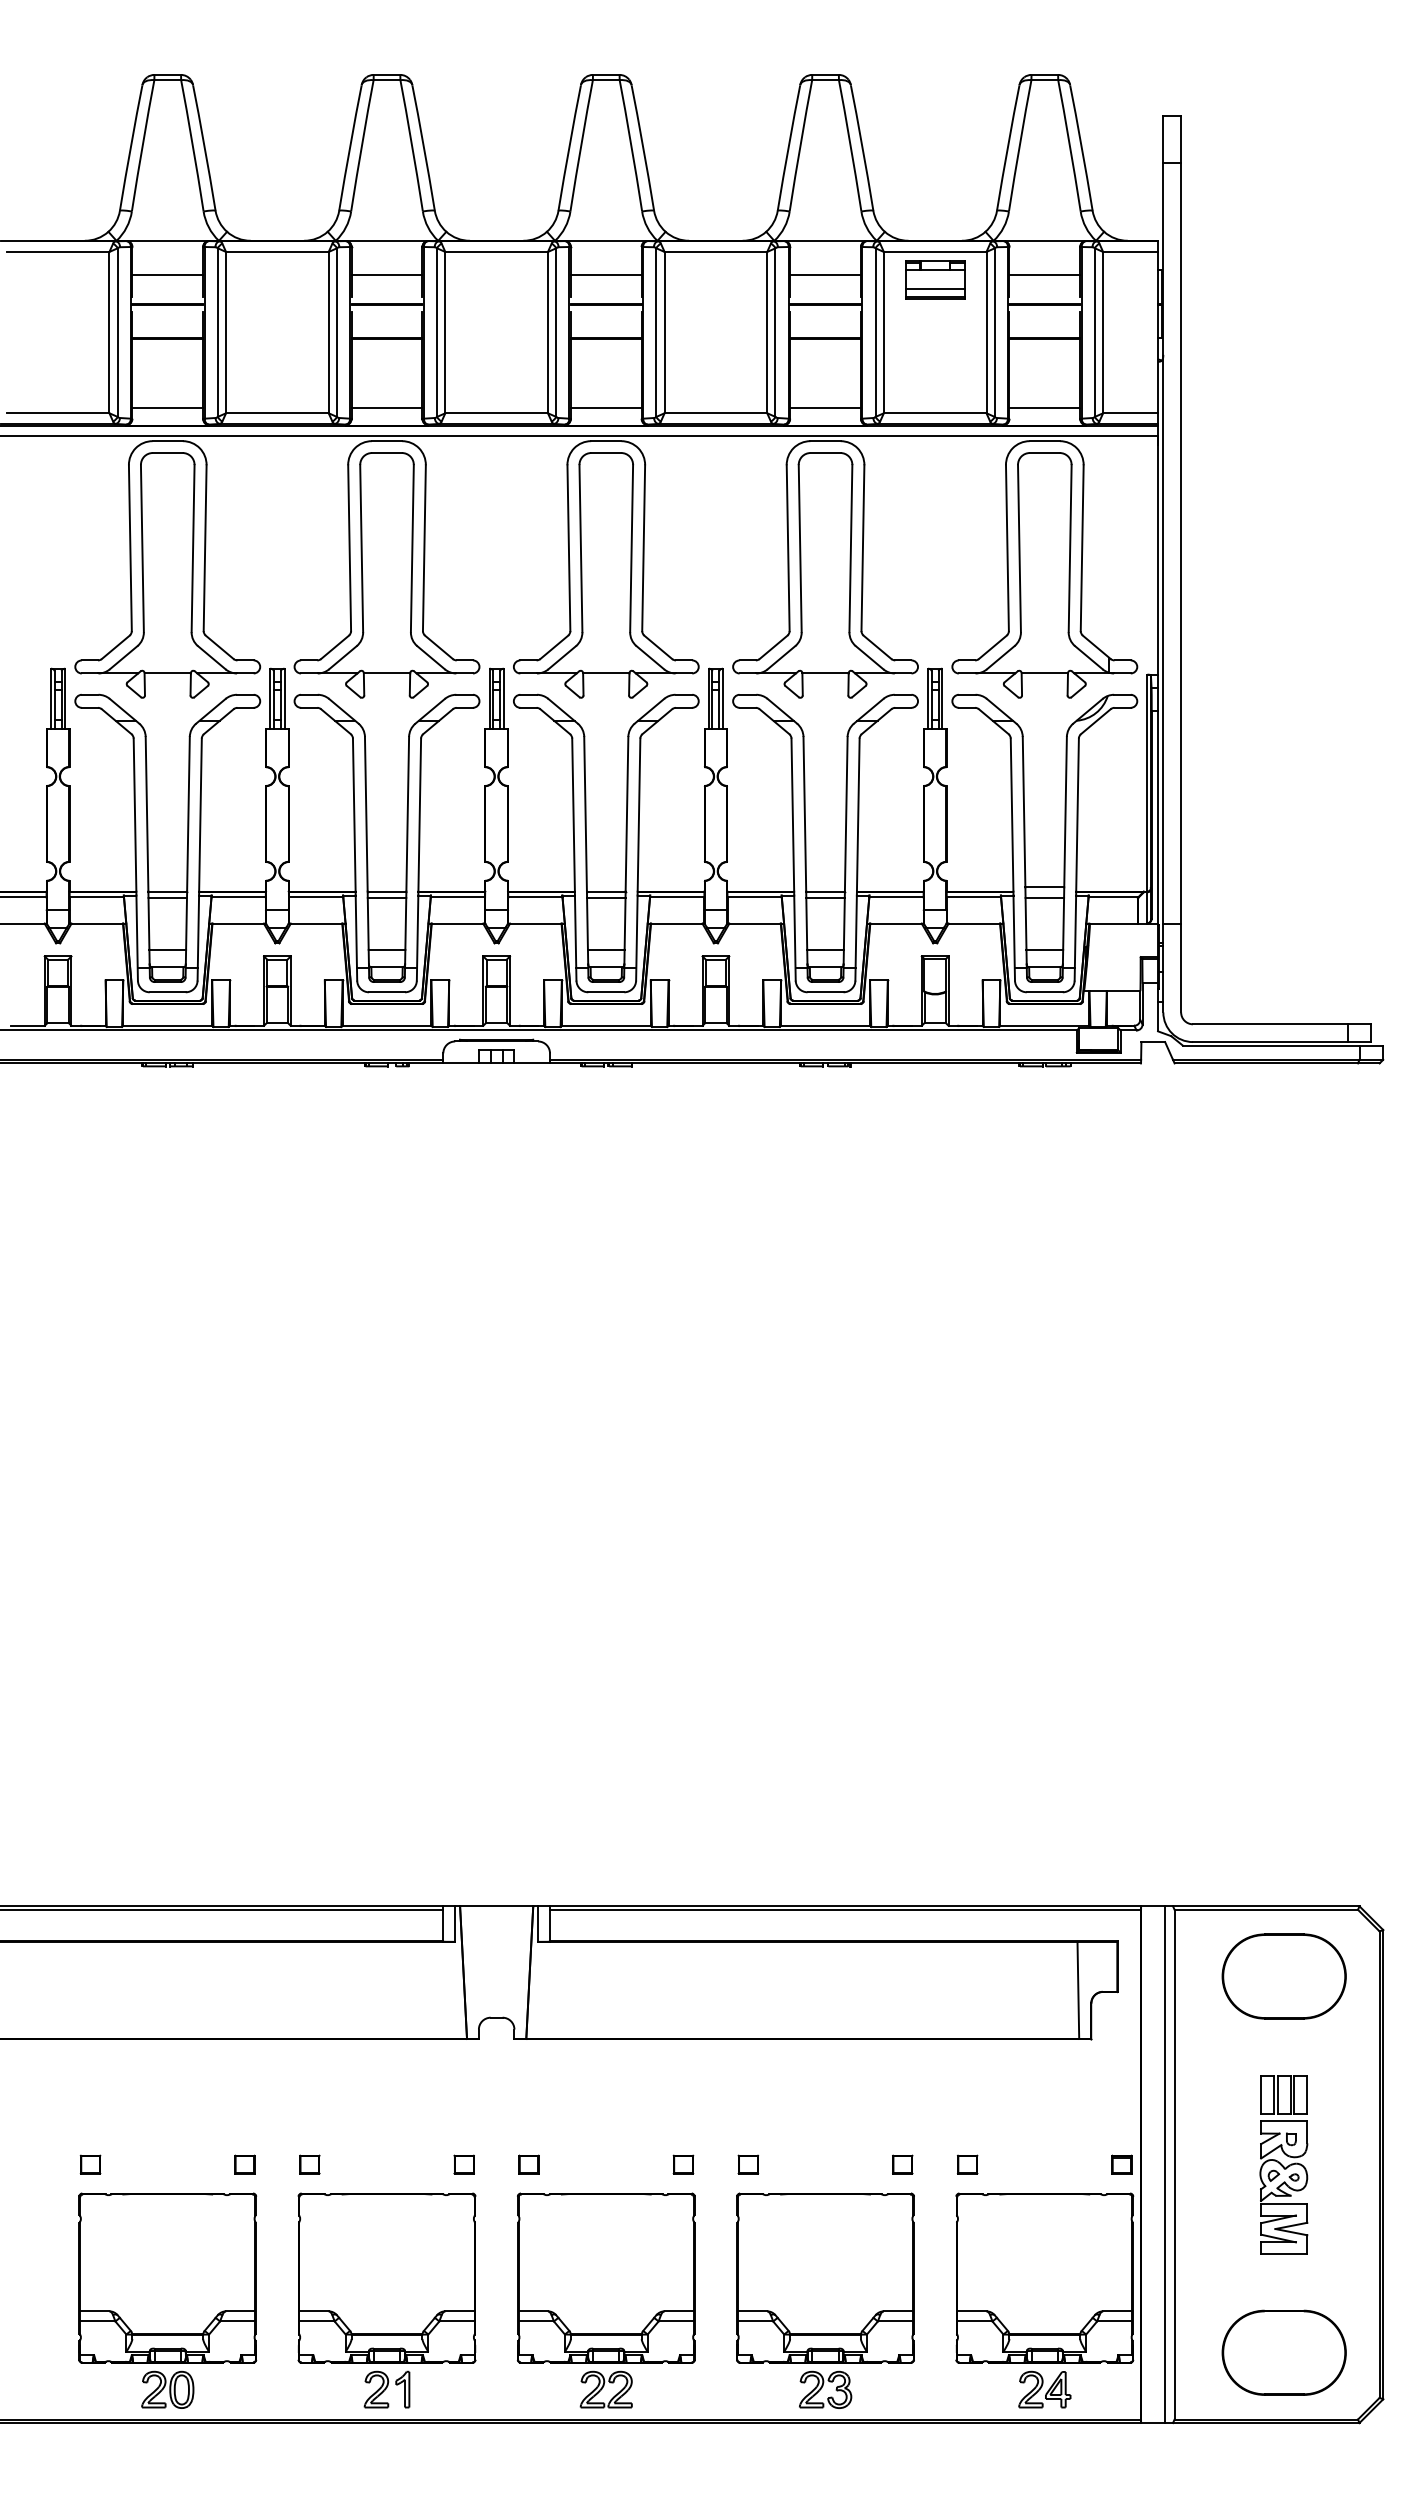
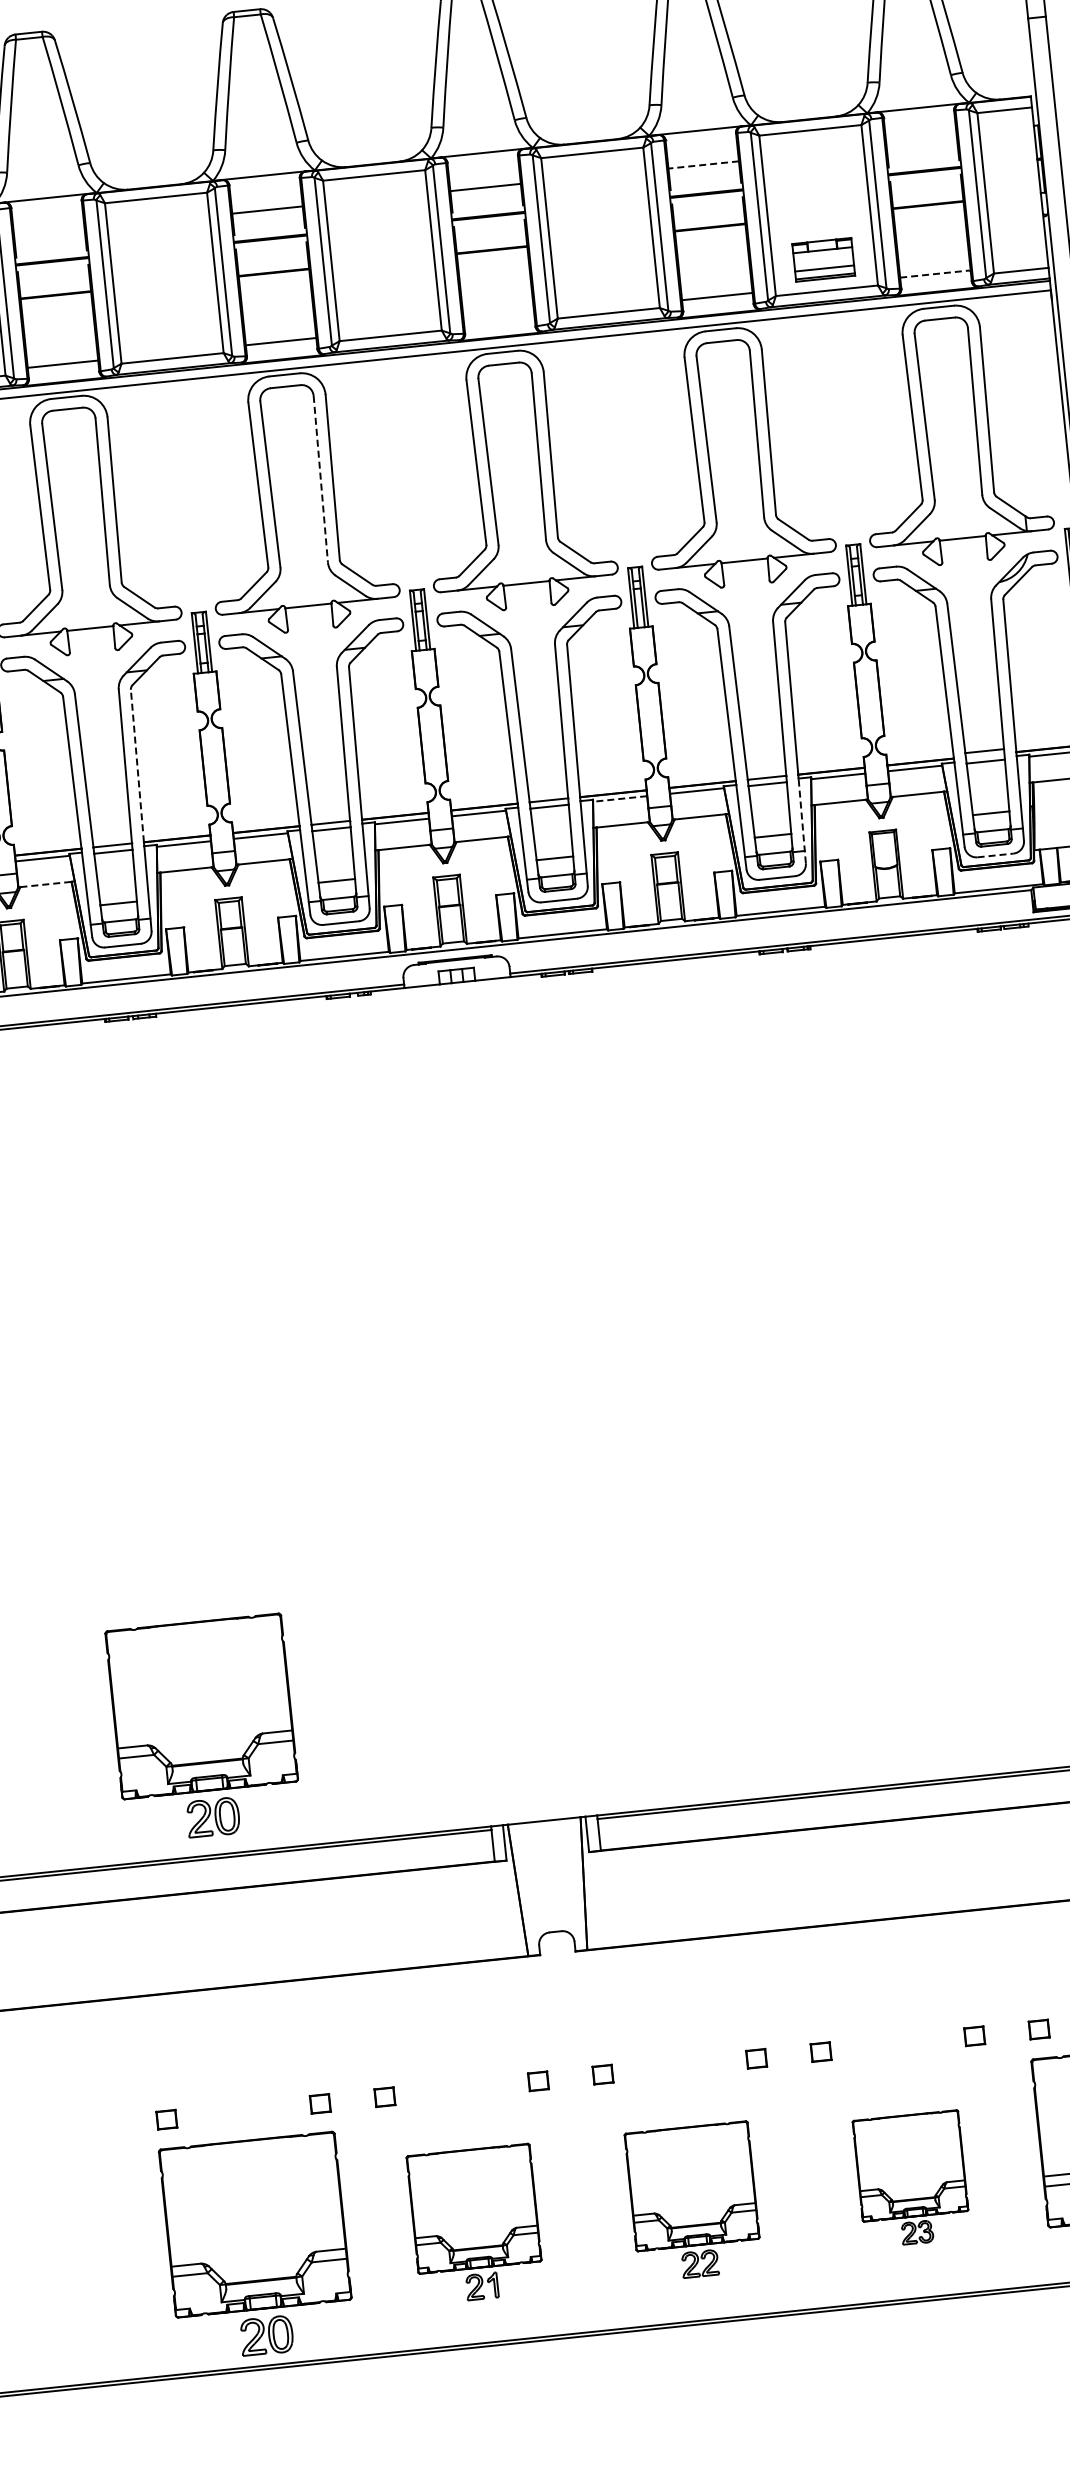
line: (167, 275) -> (49, 232), removed
line: (825, 275) -> (703, 165), solid -> dashed
line: (1044, 275) -> (921, 142), removed
part: (935, 279) -> (823, 259), moved
line: (605, 407) -> (498, 318), removed
line: (1044, 407) -> (935, 273), solid -> dashed
line: (412, 548) -> (320, 479), solid -> dashed
line: (200, 814) -> (137, 765), solid -> dashed
line: (676, 897) -> (619, 799), solid -> dashed
line: (97, 923) -> (46, 884), solid -> dashed
line: (856, 938) -> (802, 821), solid -> dashed
line: (1044, 992) -> (995, 855), solid -> dashed
part: (167, 1779) -> (203, 1728), added
part: (386, 2300) -> (475, 2224), size x0.7
part: (605, 2300) -> (692, 2201), size x0.7
part: (825, 2300) -> (911, 2179), size x0.6

